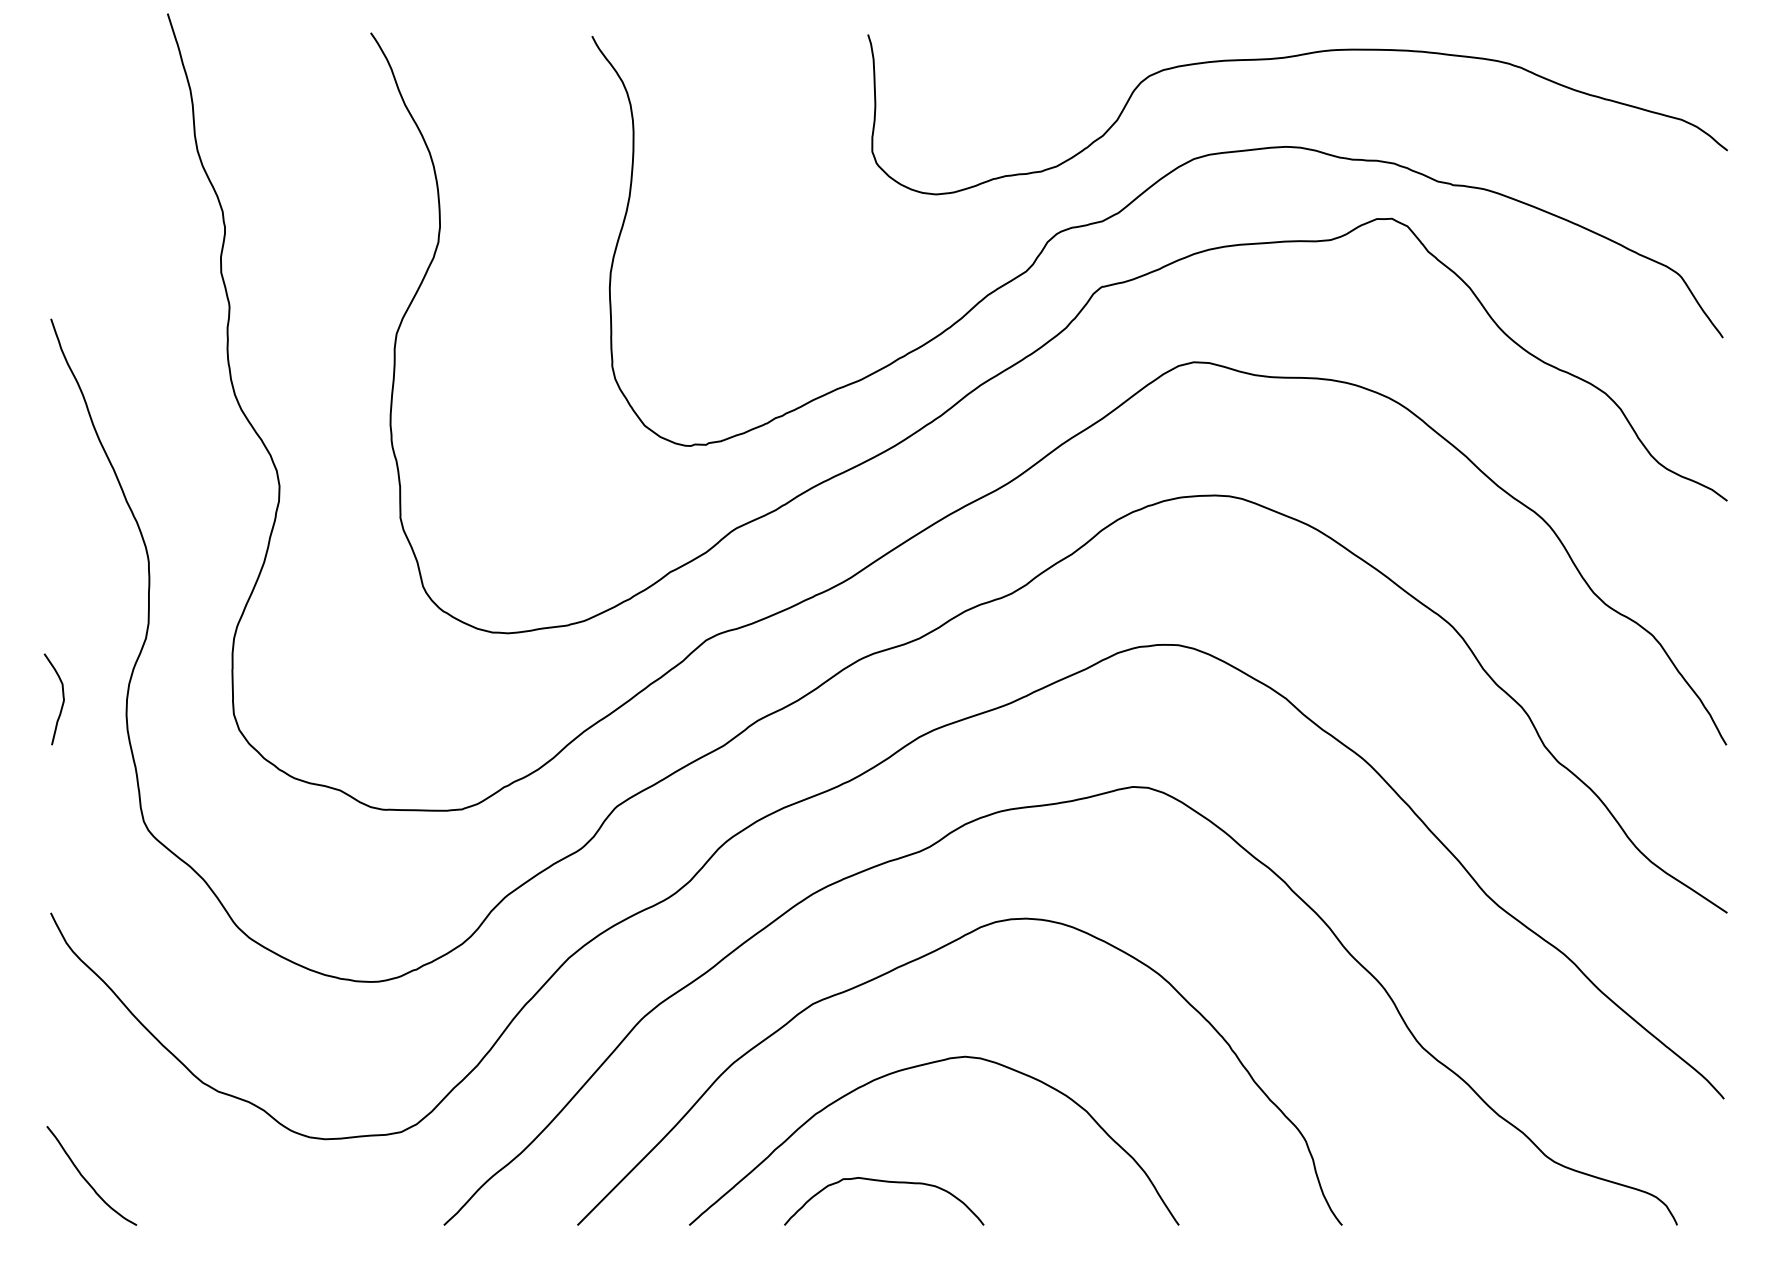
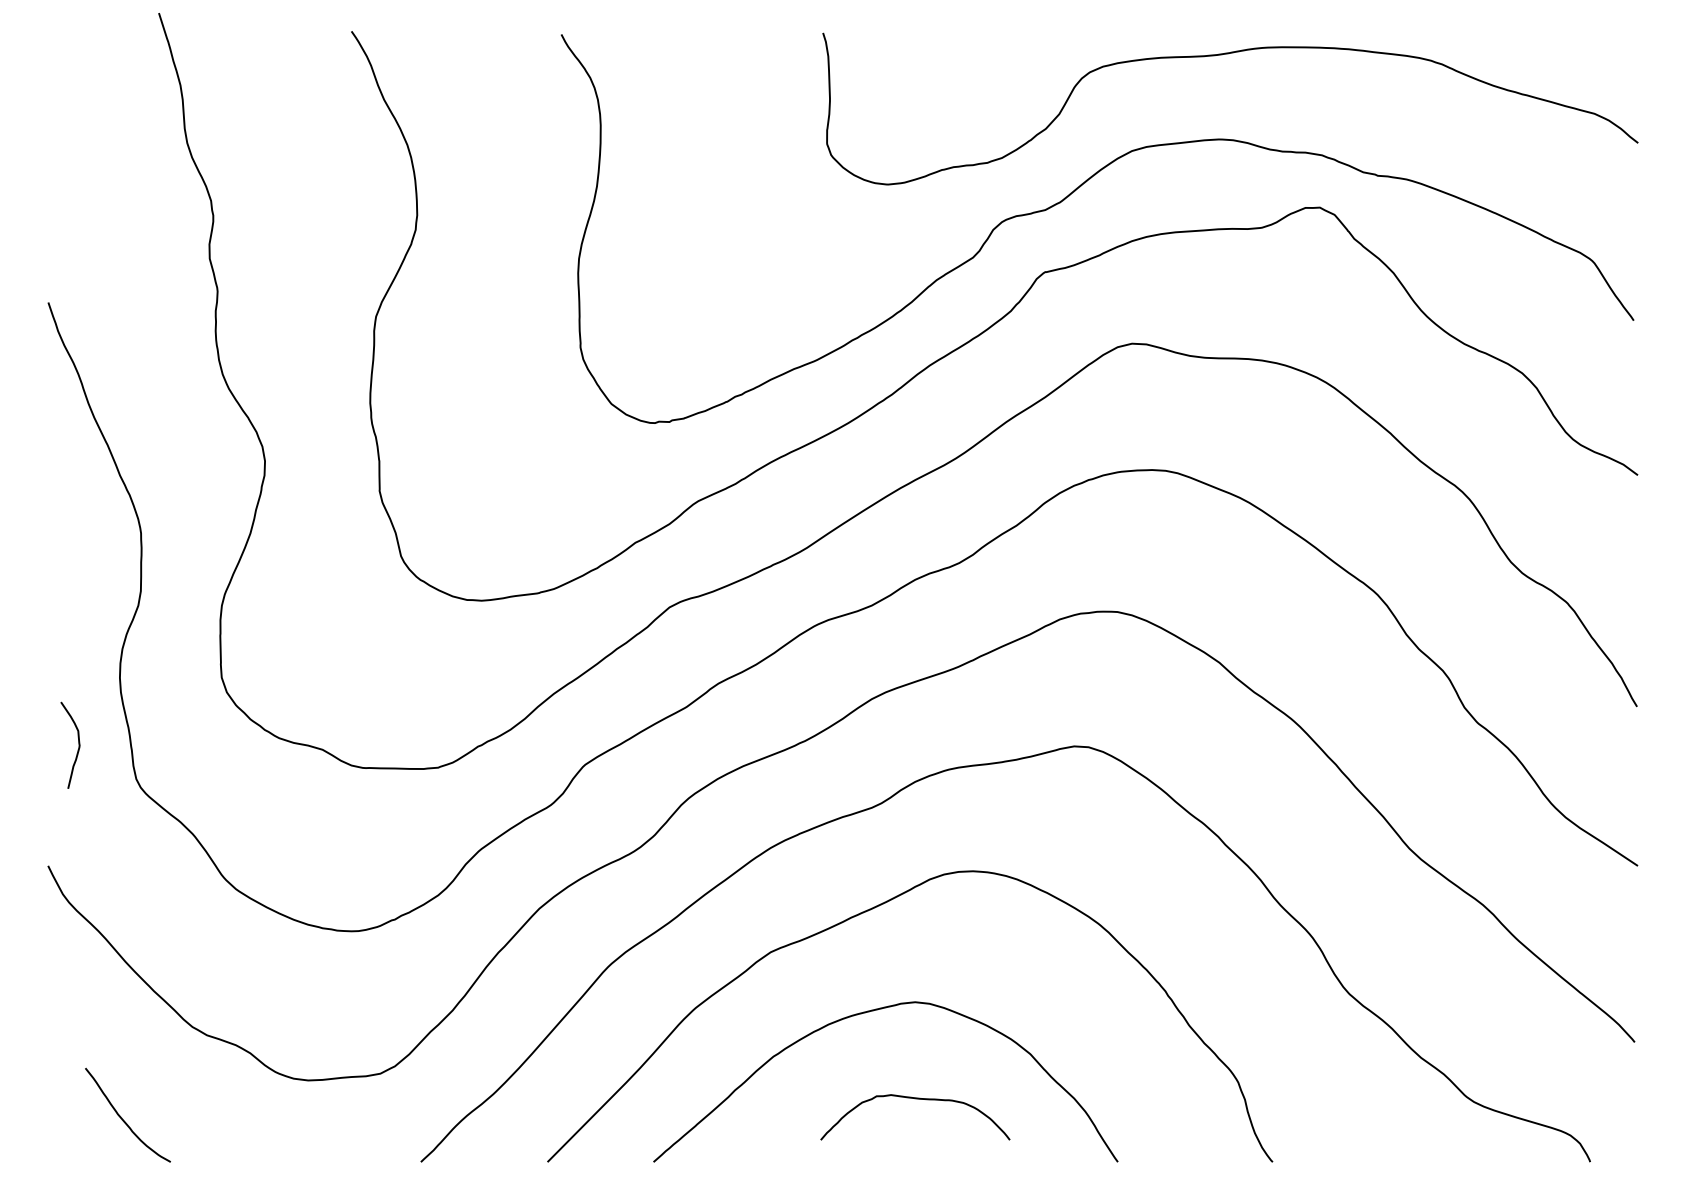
curve: (62, 698) -> (78, 744), moved
curve: (84, 1177) -> (121, 1116), moved
curve: (884, 1182) -> (915, 1099), moved

